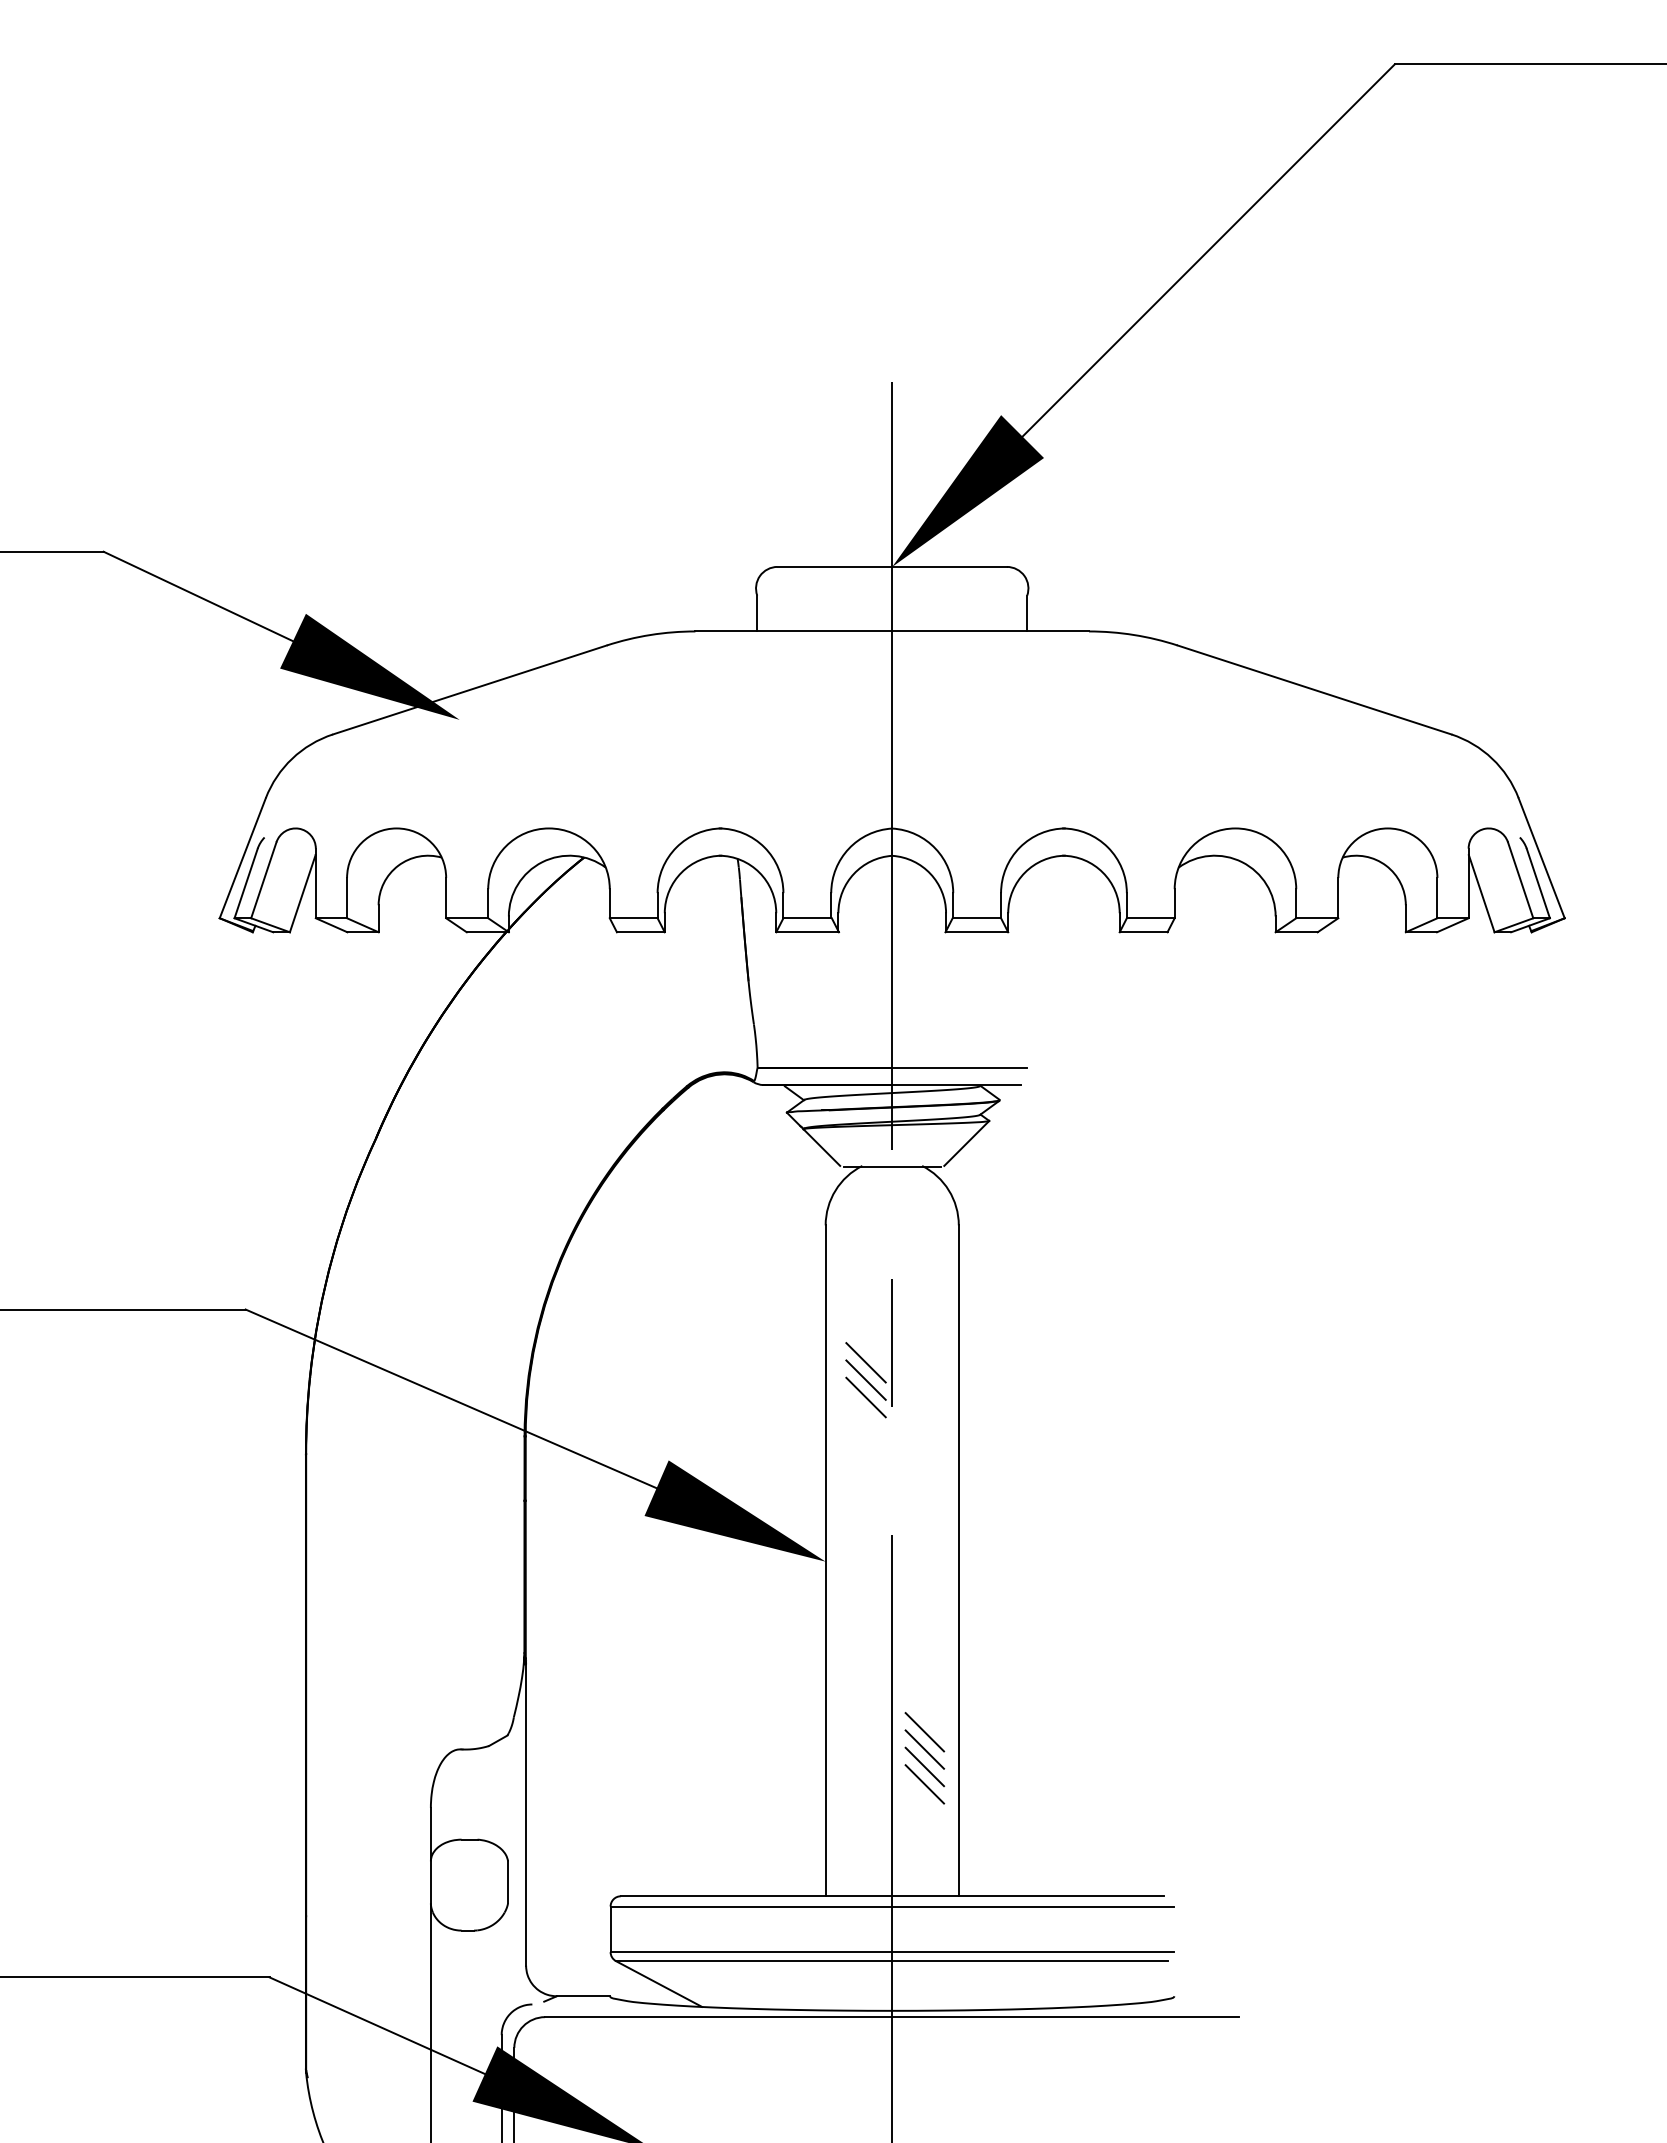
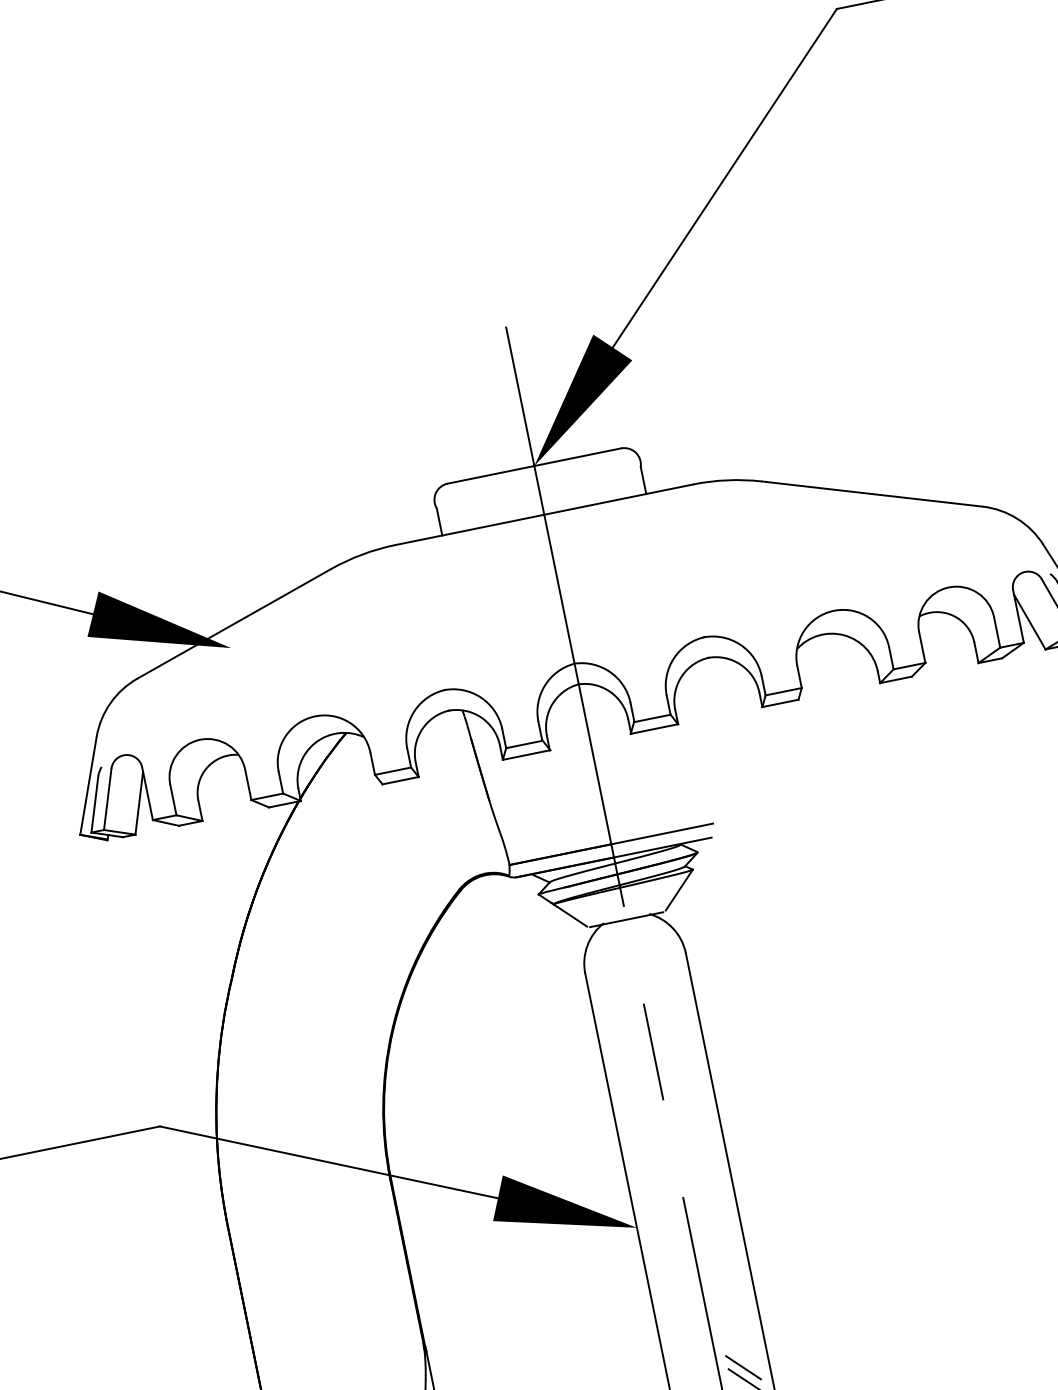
line: (865, 1362) -> (636, 1071), removed
line: (865, 1379) -> (639, 1084), removed
line: (865, 1397) -> (641, 1097), removed
line: (924, 1732) -> (737, 1341), removed
line: (924, 1749) -> (740, 1354), removed

